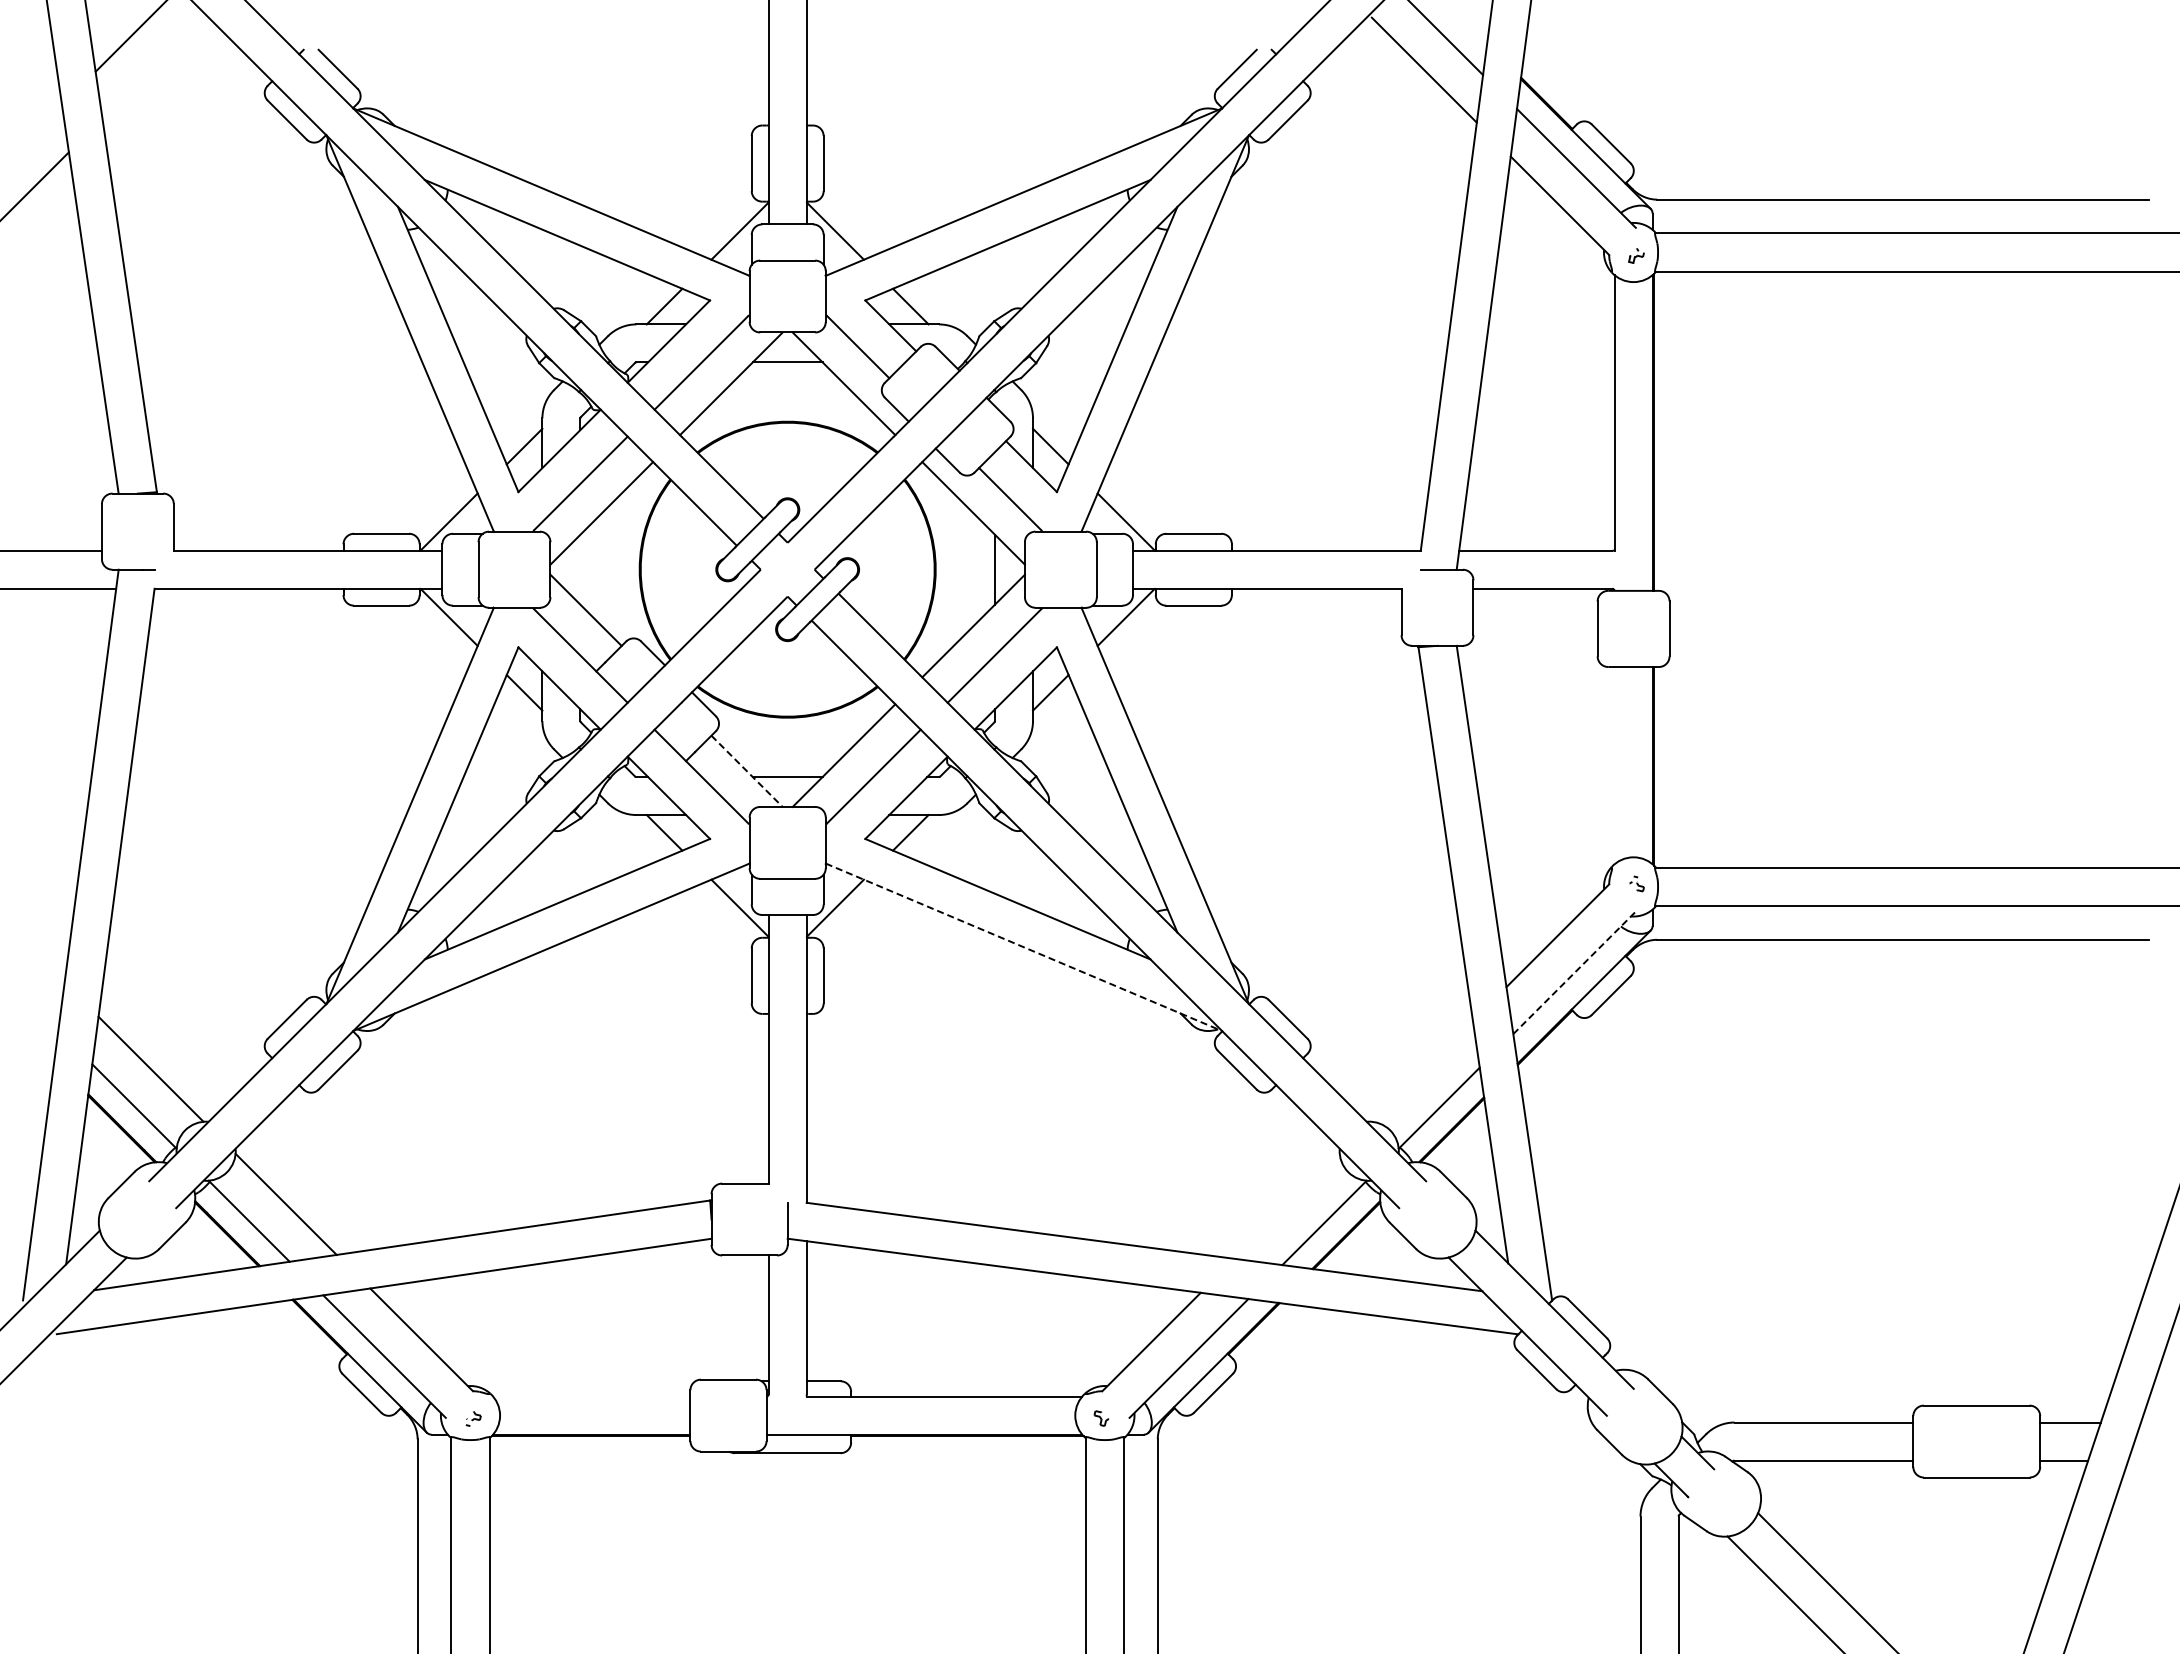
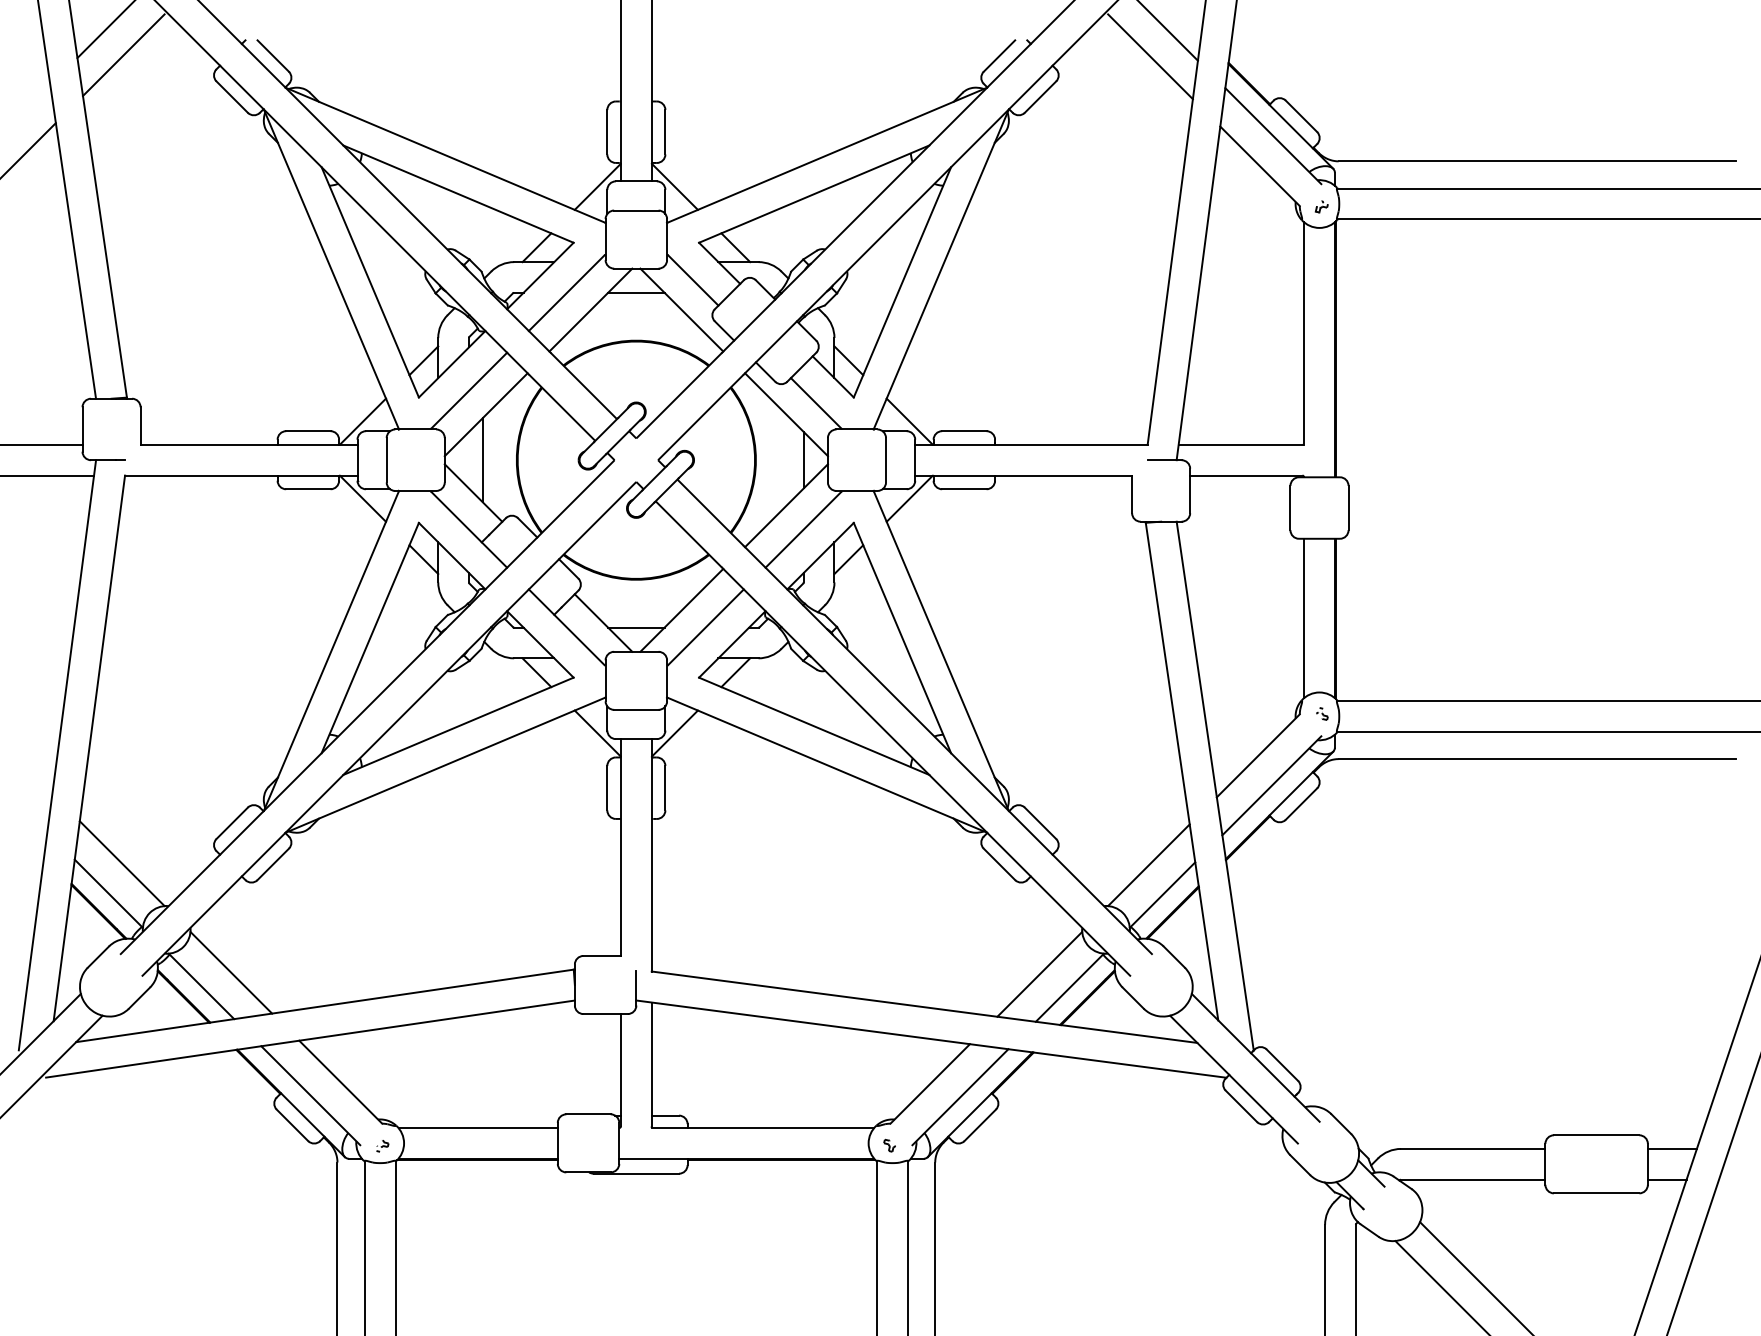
line: (152, 67) -> (123, 54), added
line: (597, 569) -> (482, 460), added
line: (1614, 765) -> (1304, 618), added
line: (747, 771) -> (603, 623), dashed -> solid
line: (1023, 947) -> (826, 765), dashed -> solid
line: (1574, 972) -> (1271, 785), dashed -> solid
line: (1421, 1070) -> (1148, 864), added
line: (1286, 1205) -> (1039, 973), added
line: (591, 1396) -> (477, 1127), added

